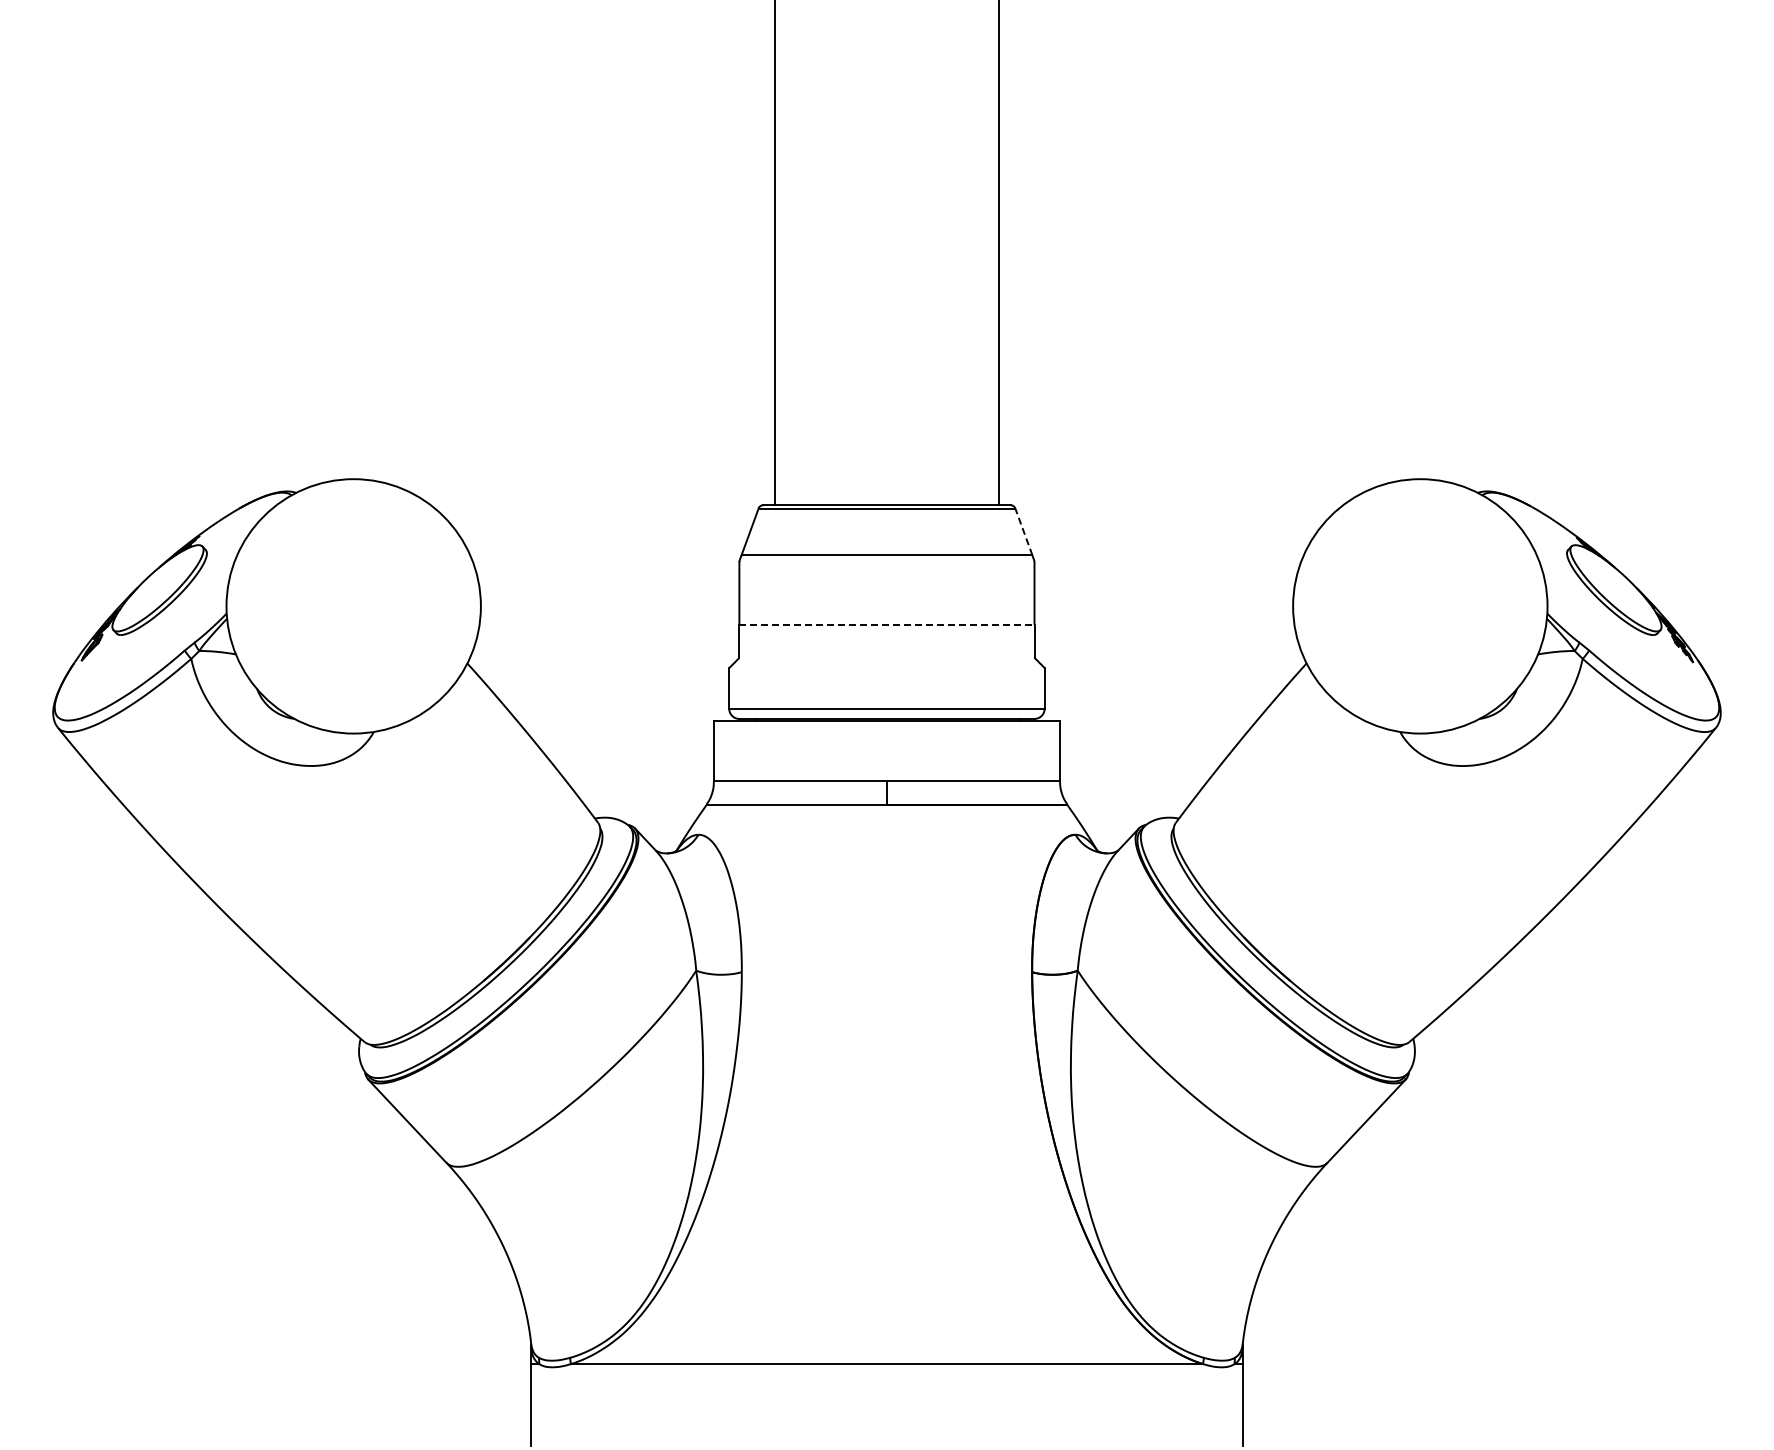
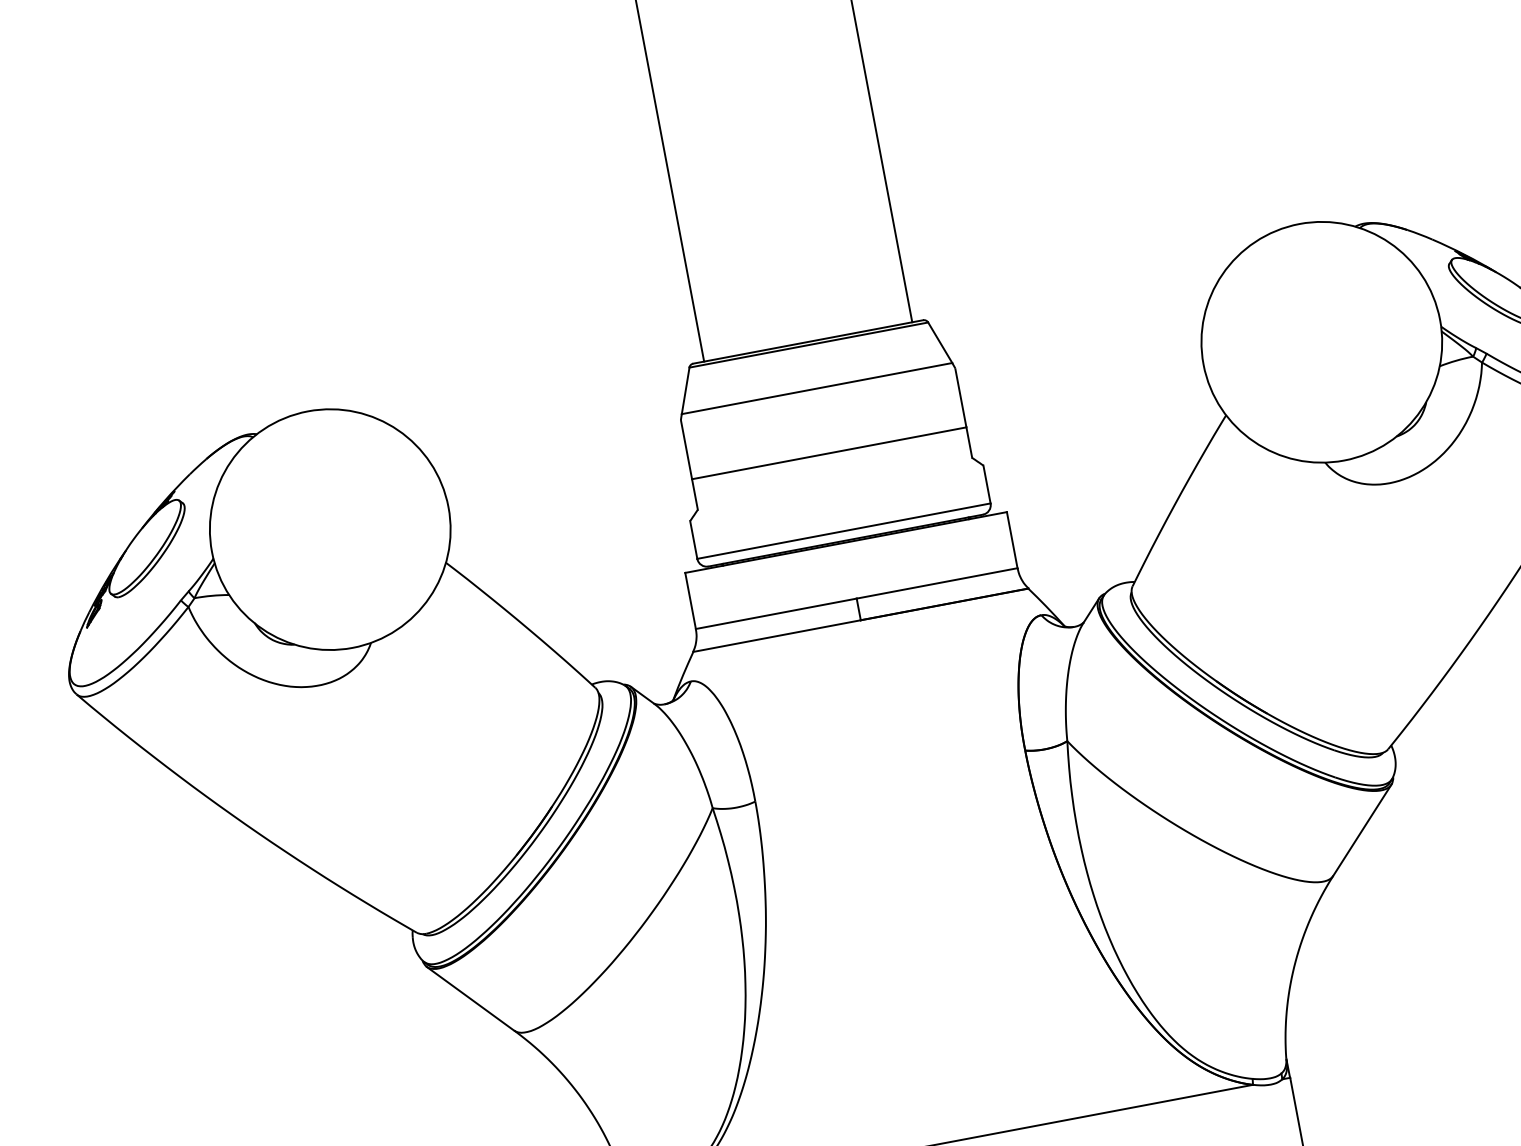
line: (1023, 532) -> (939, 343), dashed -> solid
line: (886, 625) -> (828, 453), dashed -> solid

